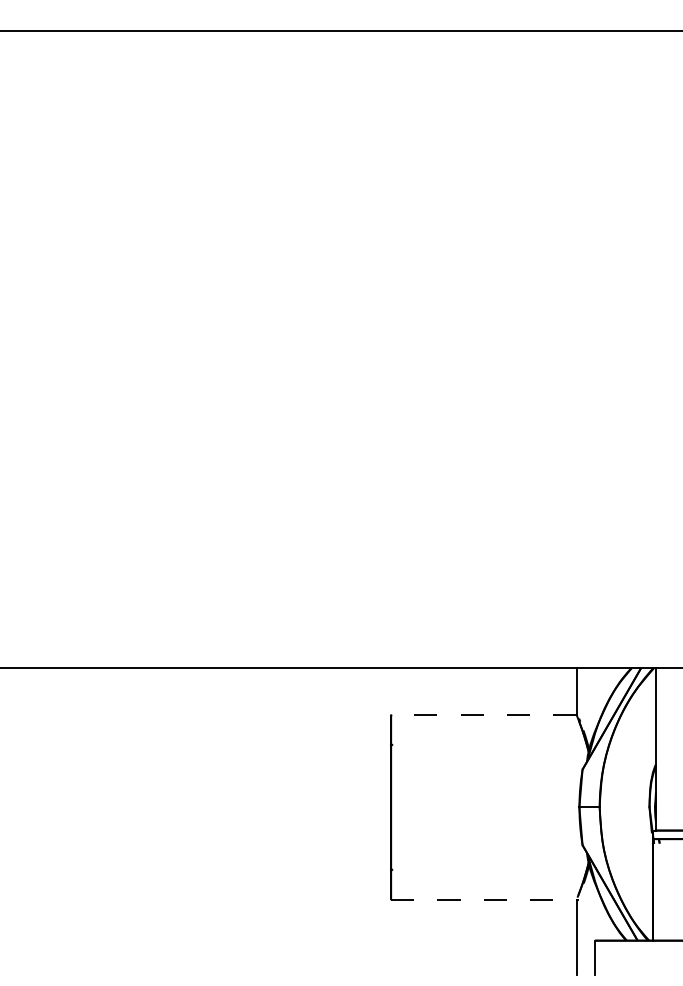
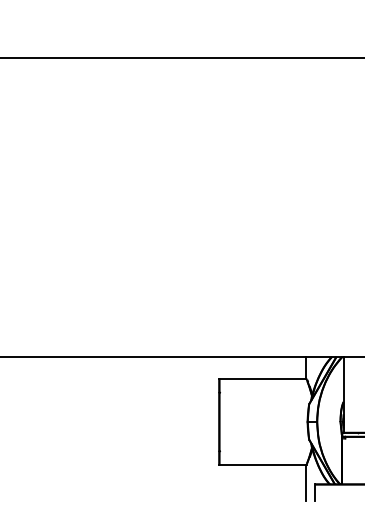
line: (483, 714) -> (262, 378), dashed -> solid
line: (485, 900) -> (263, 465), dashed -> solid

